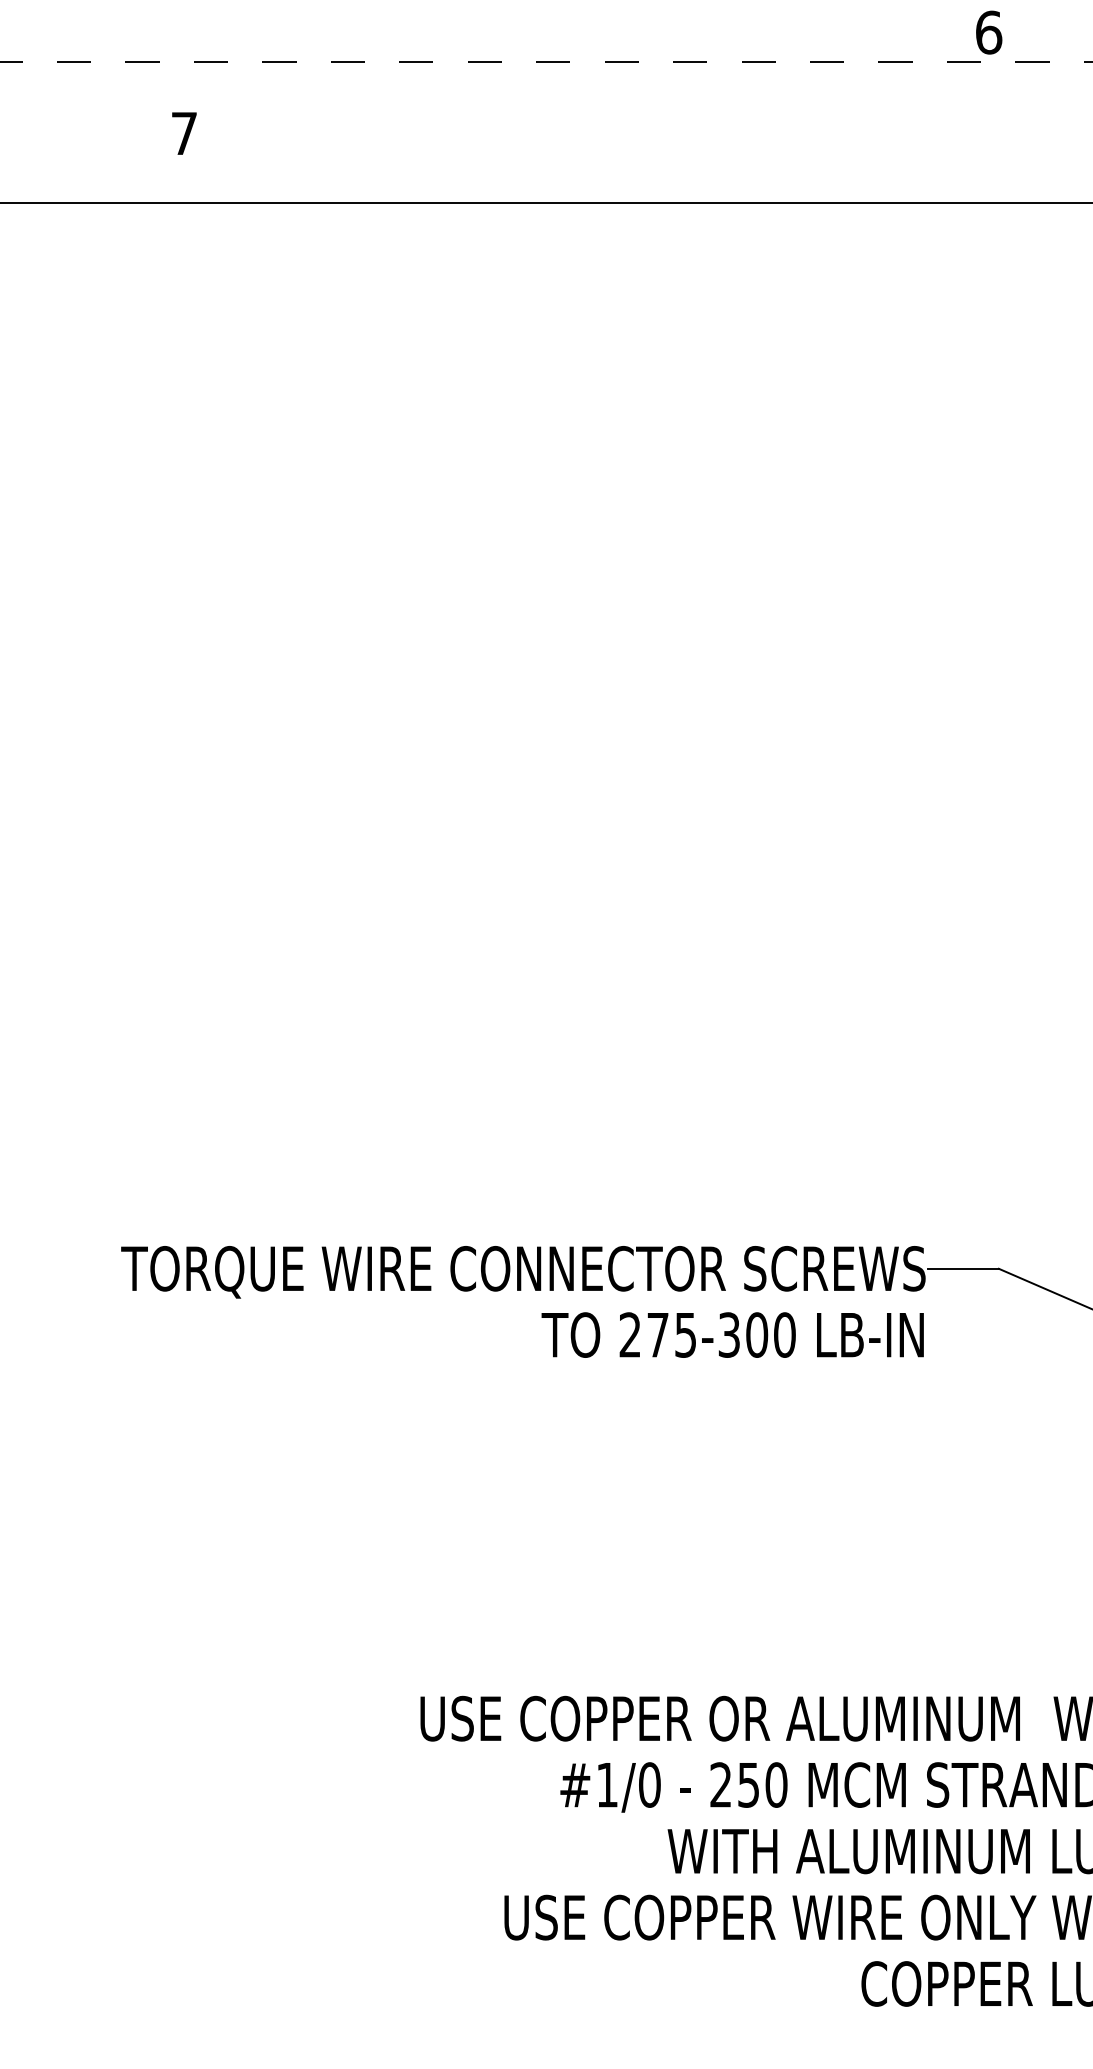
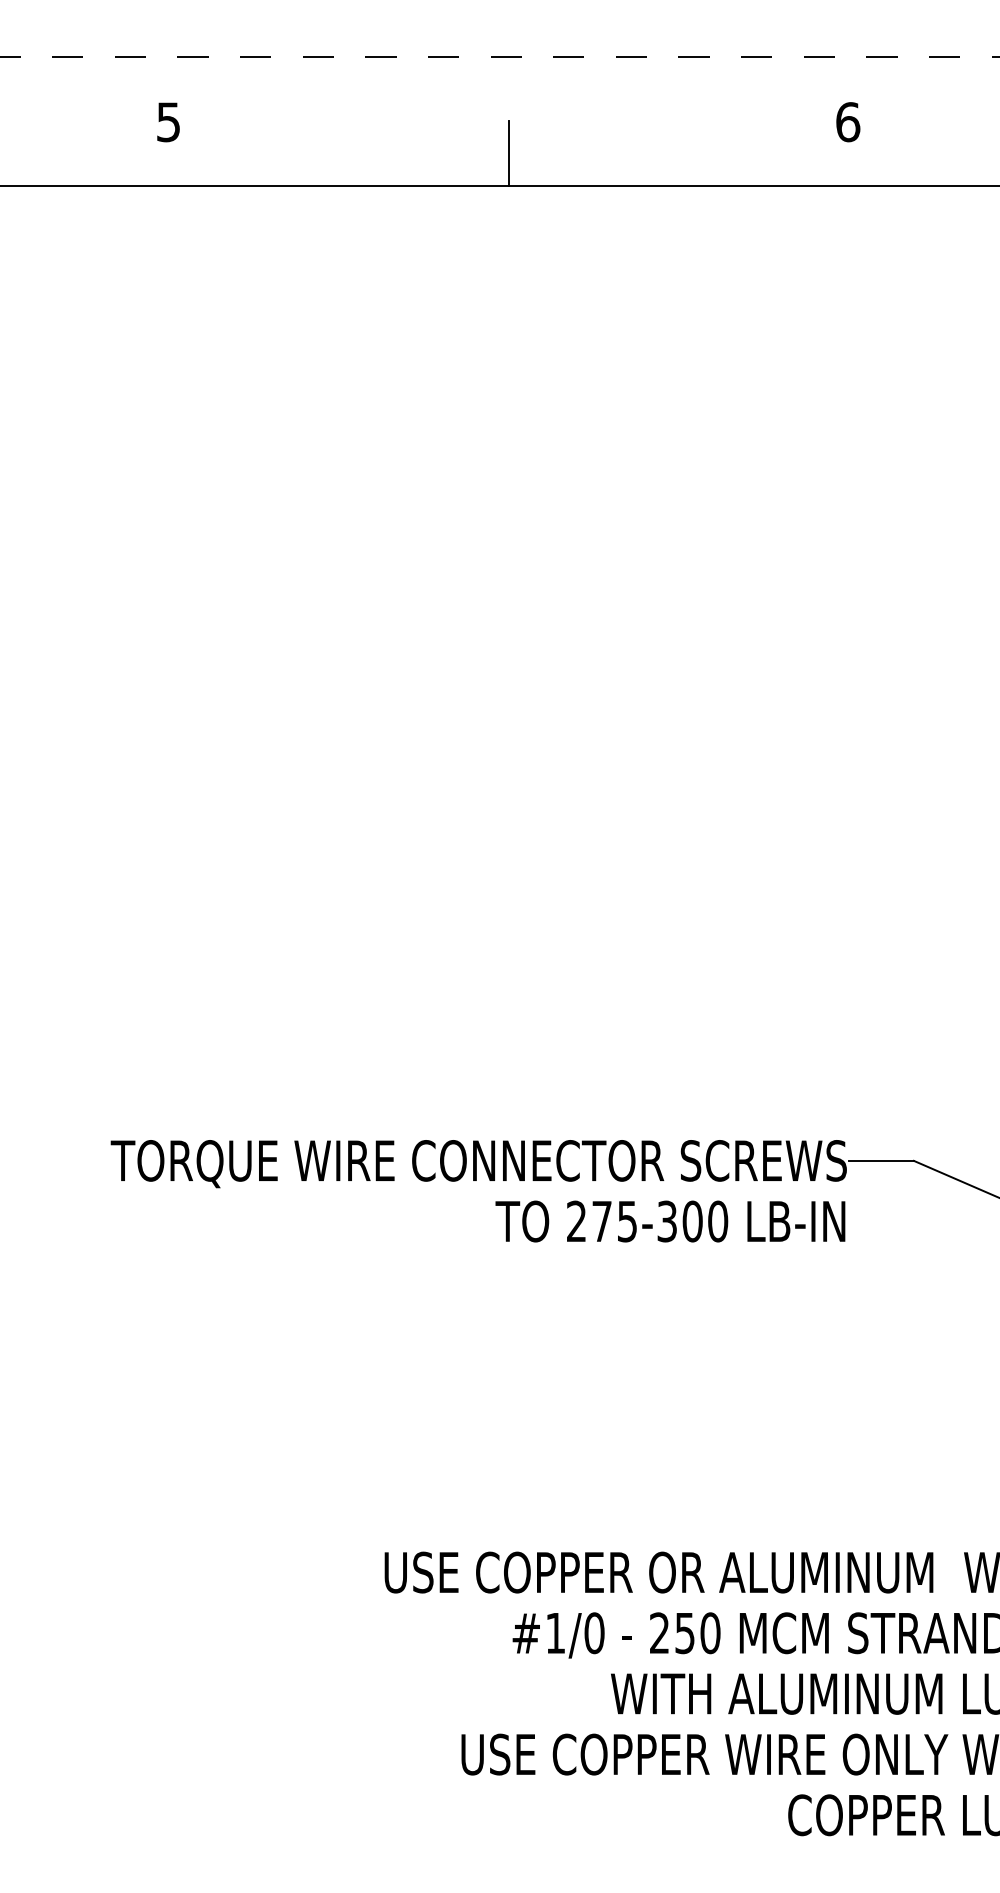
text: (989, 32) -> (848, 122), moved
text: (184, 133) -> (168, 122), 7 -> 5
line: (556, 167) -> (509, 153), added

